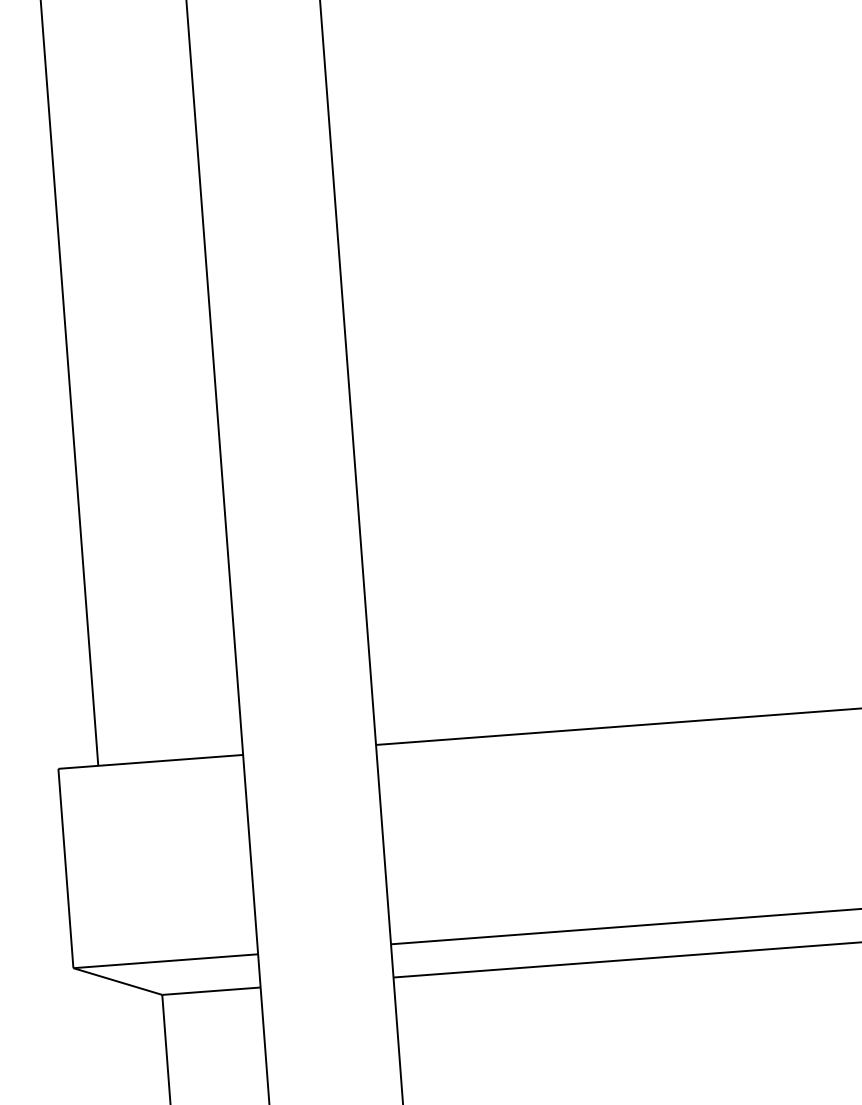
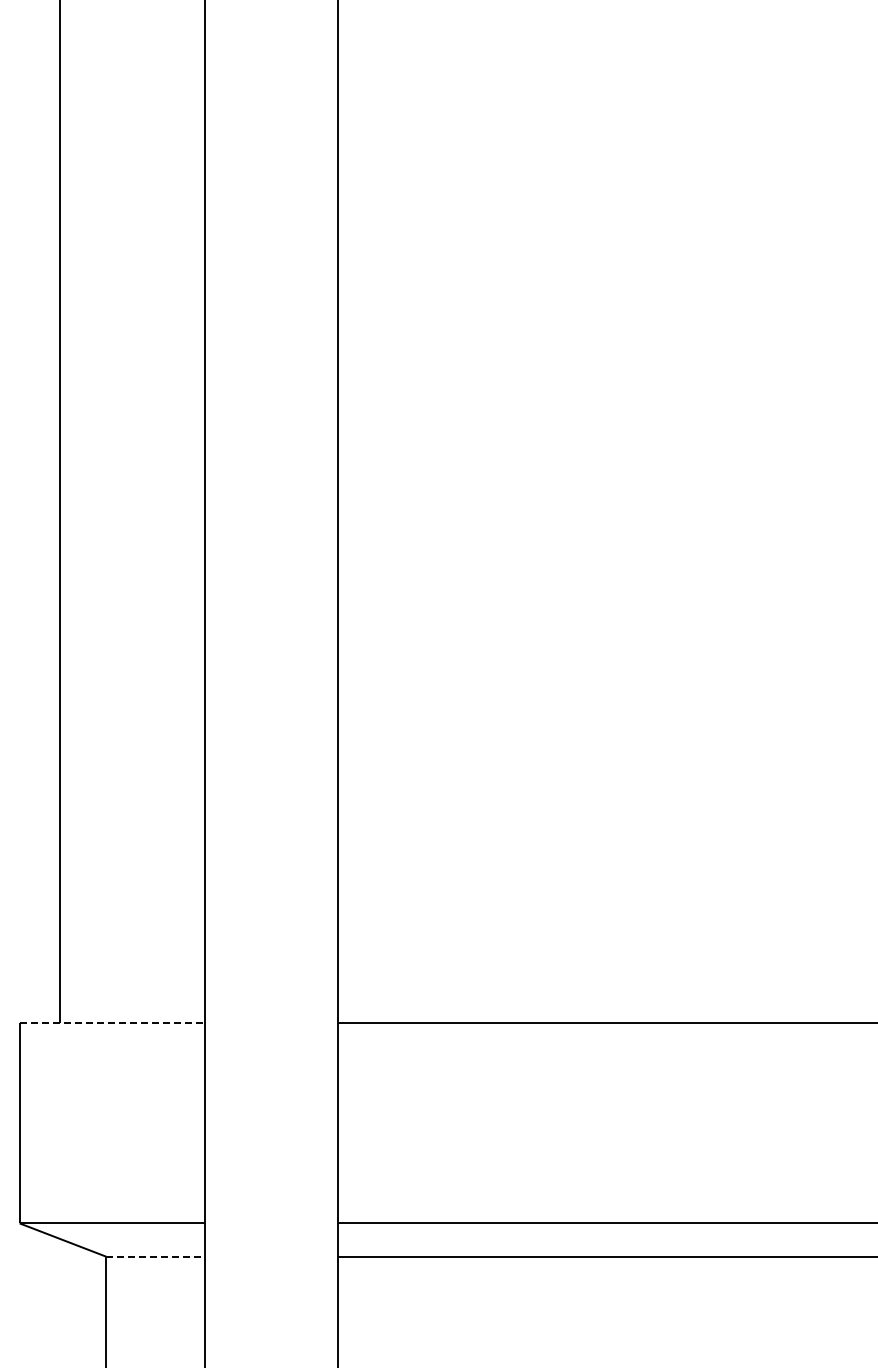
line: (150, 761) -> (112, 1023), solid -> dashed
line: (212, 990) -> (156, 1256), solid -> dashed

